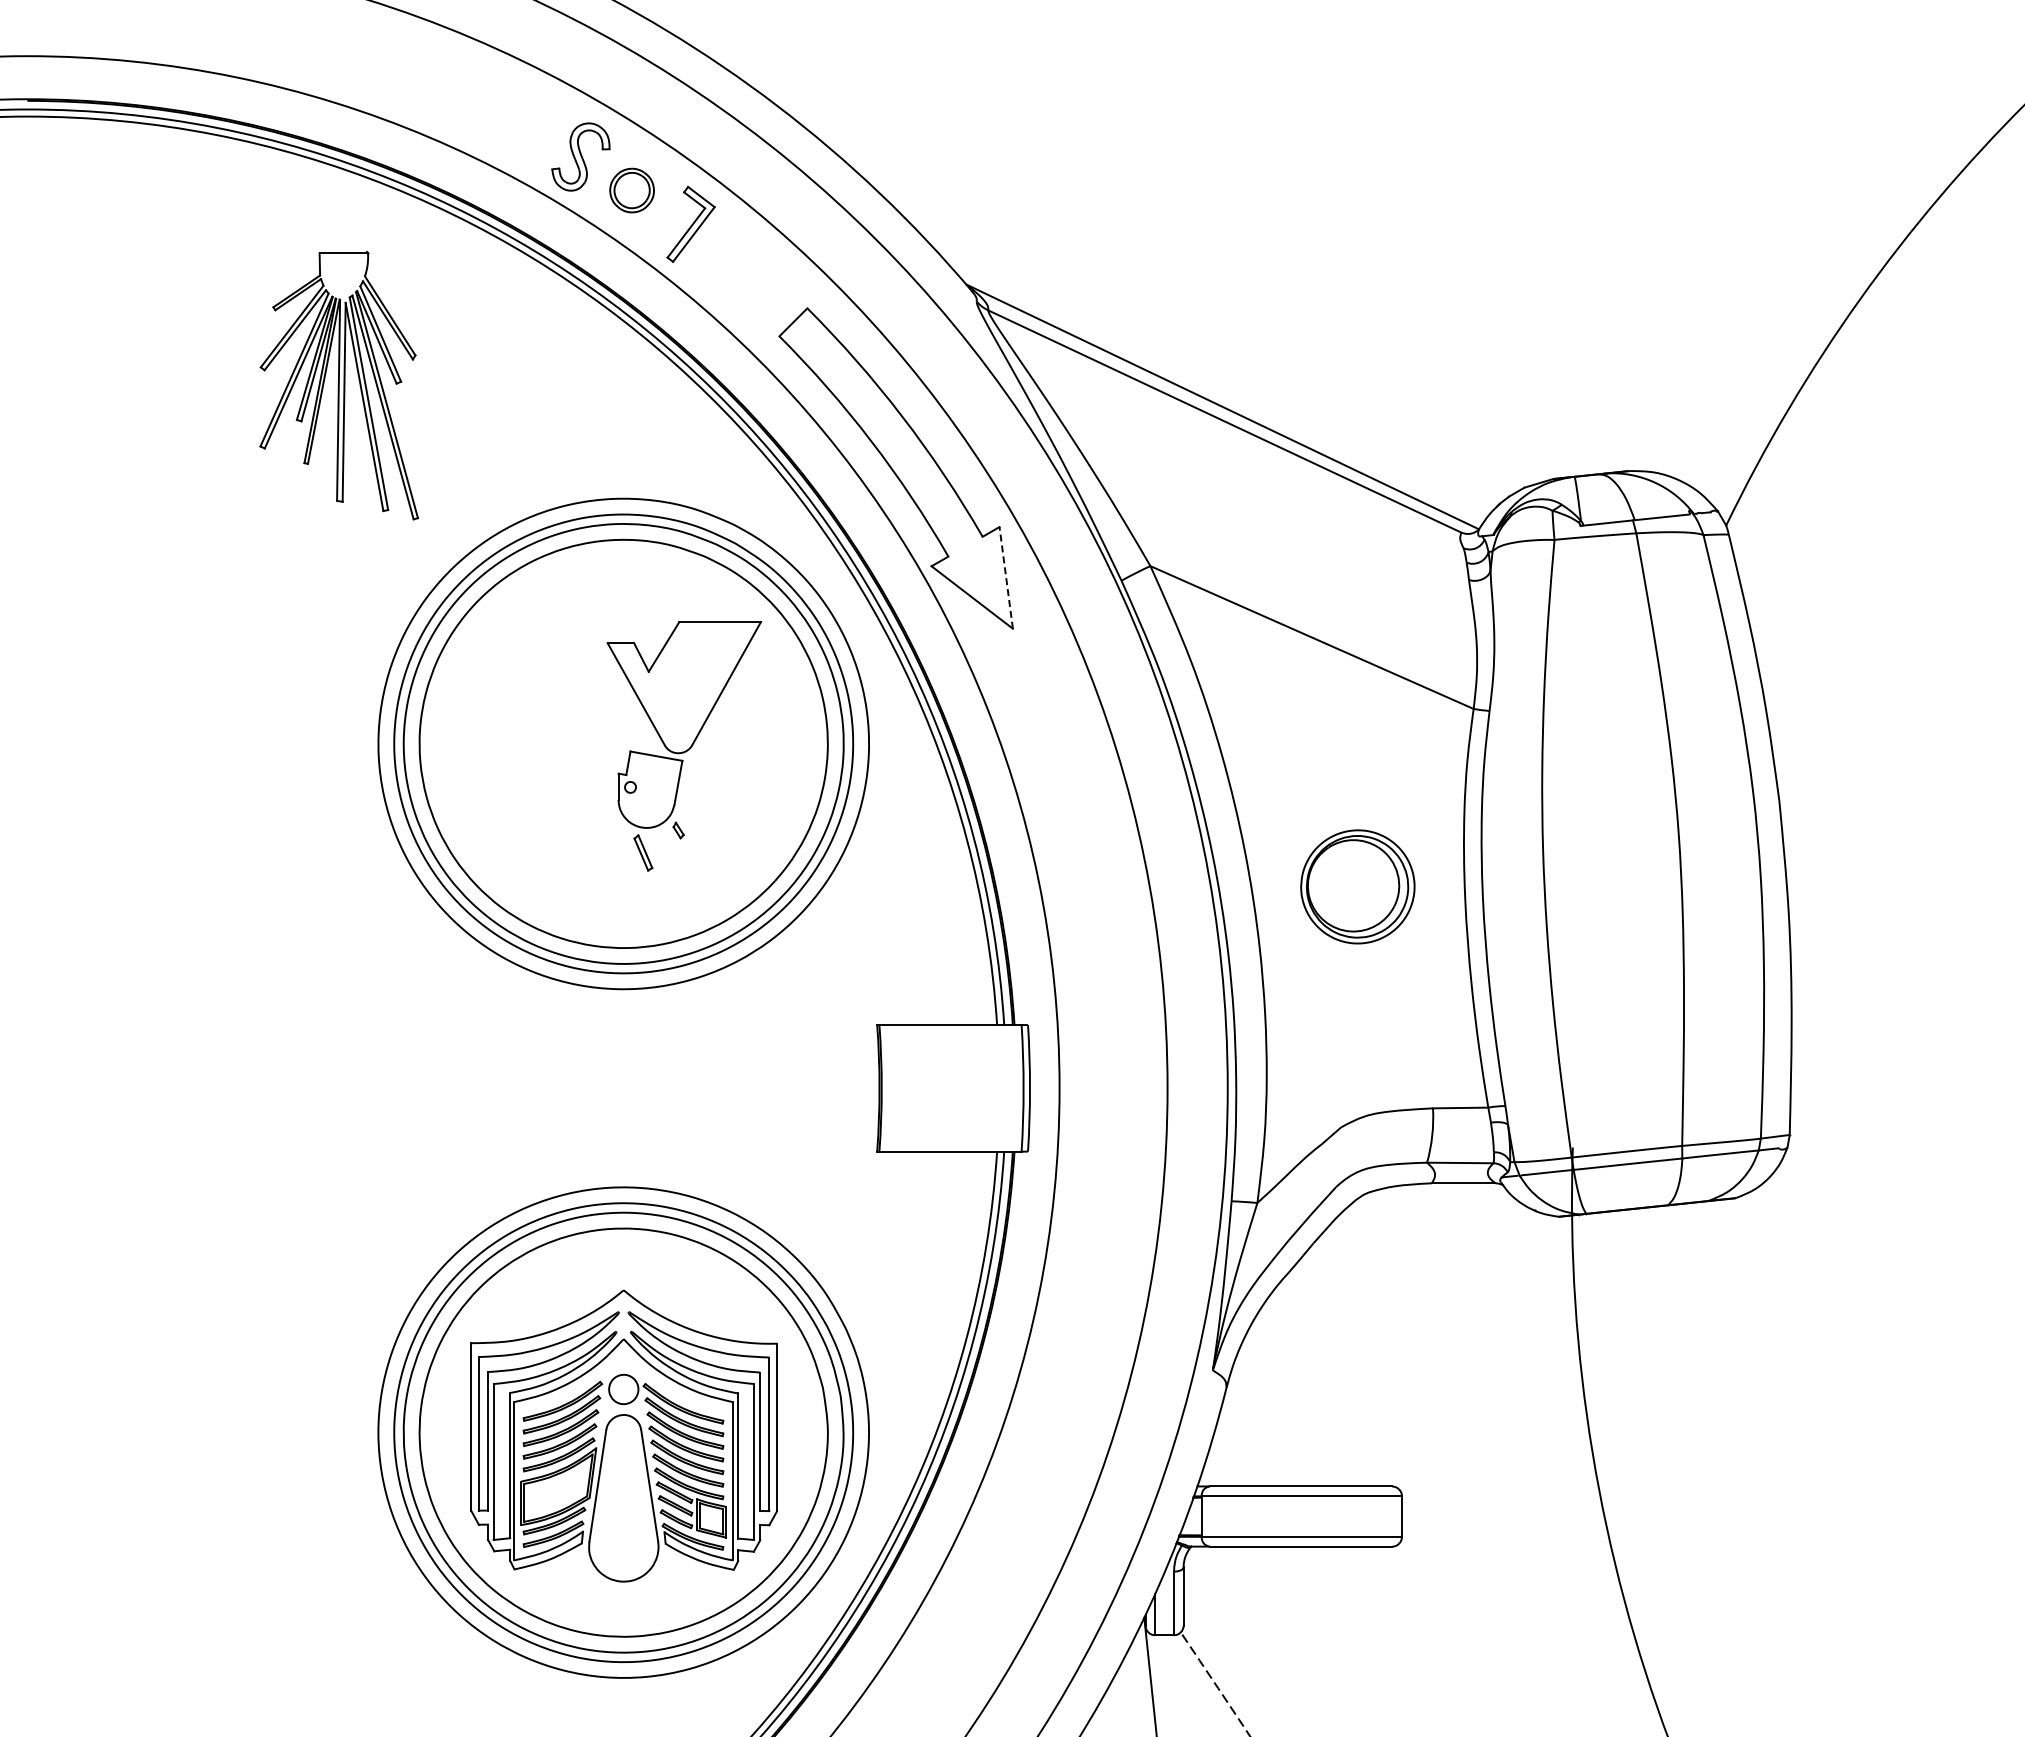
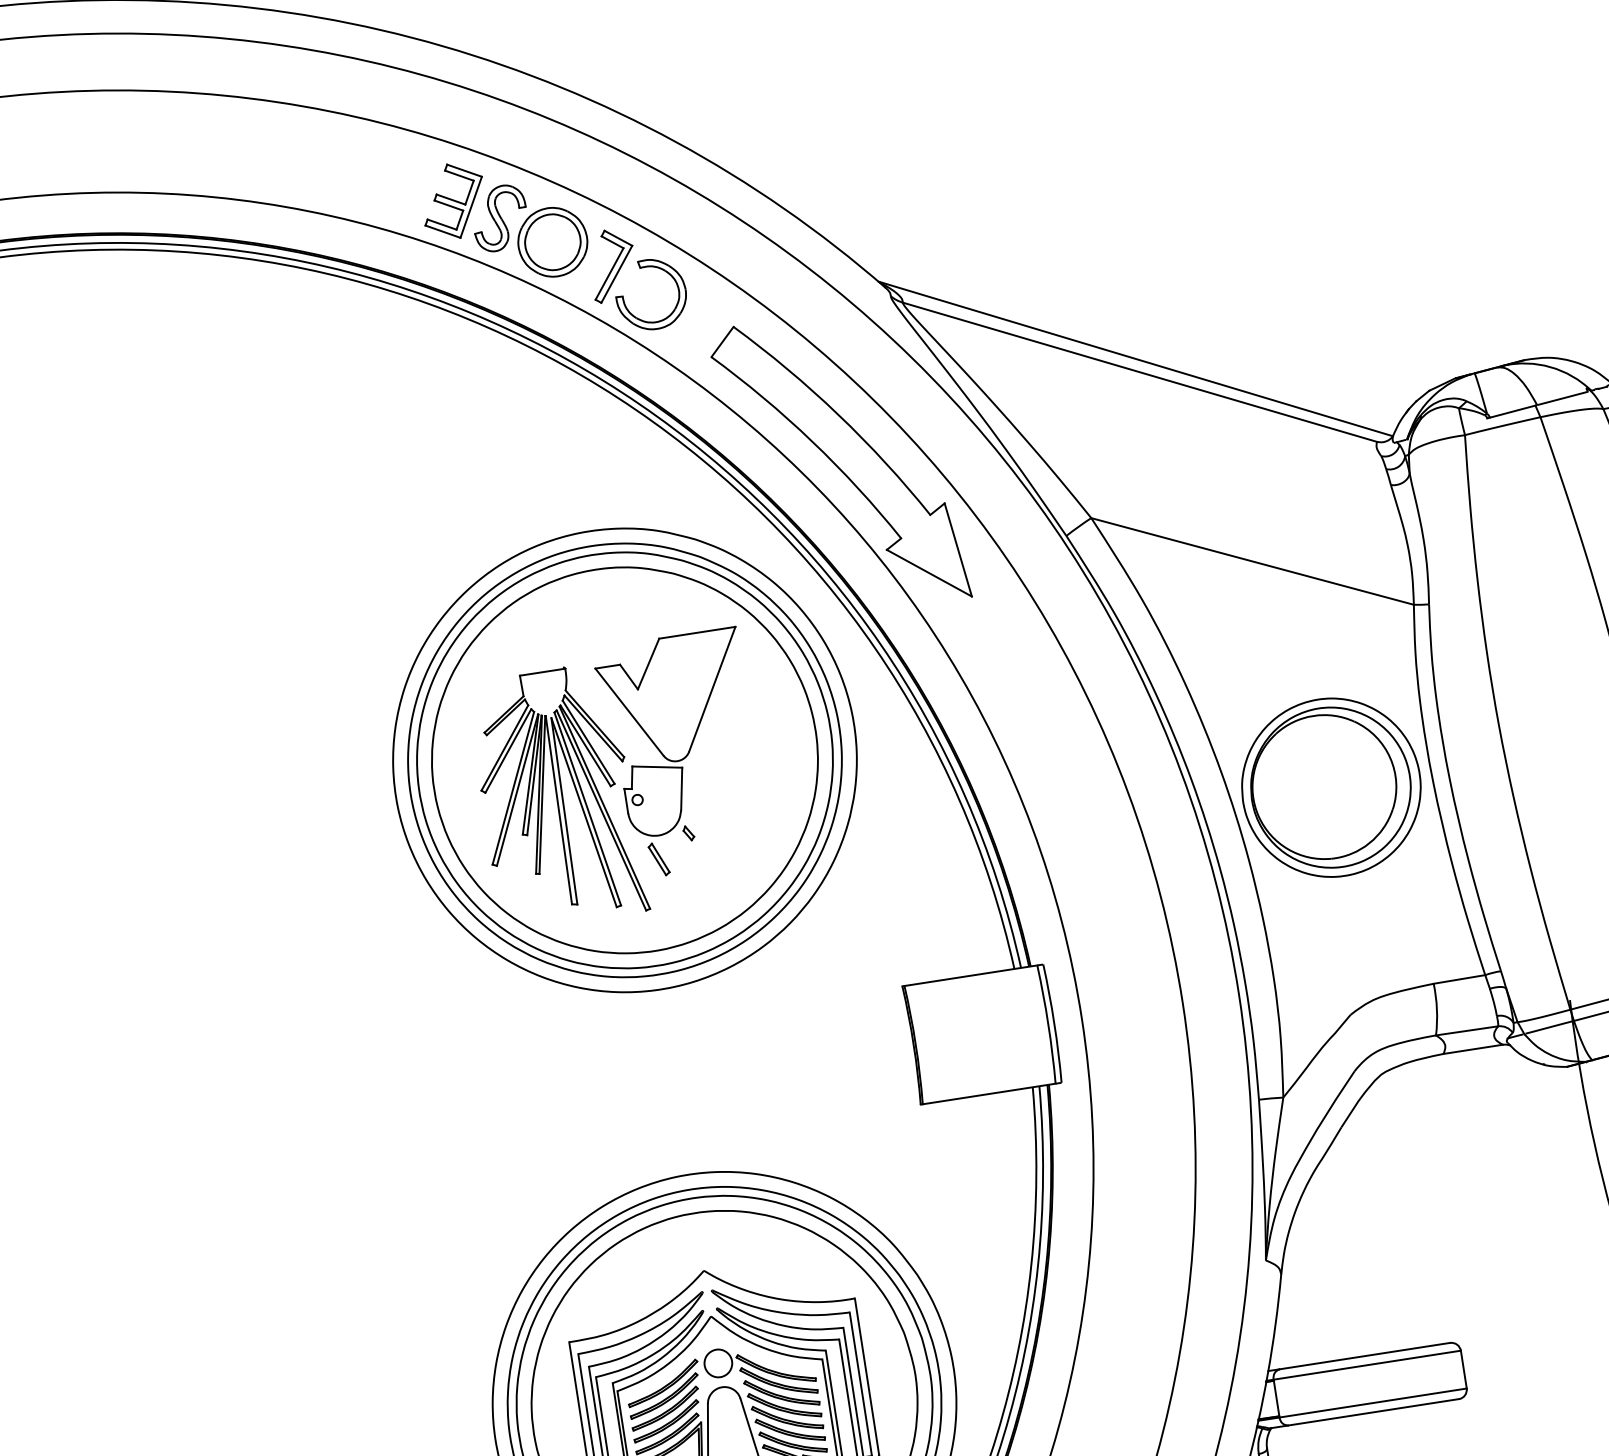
part: (534, 131) -> (453, 201), added
part: (631, 190) -> (552, 242), size x1.67
part: (741, 237) -> (661, 270), added
part: (338, 385) -> (556, 796), moved
line: (1006, 577) -> (958, 549), dashed -> solid
part: (1357, 886) -> (1331, 787), size x1.67

